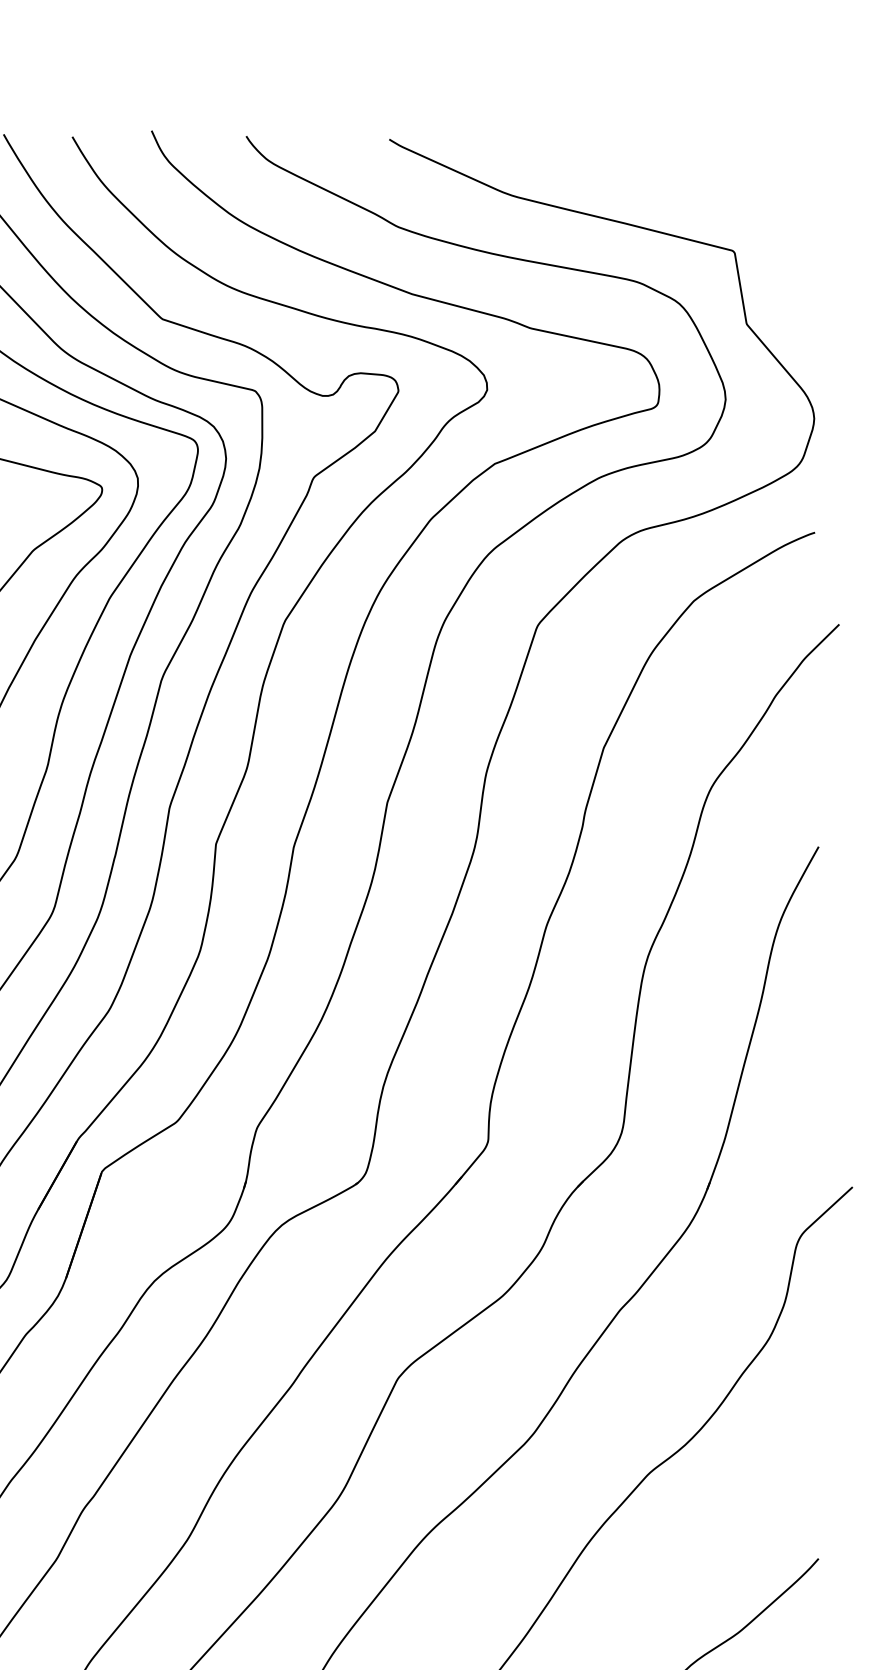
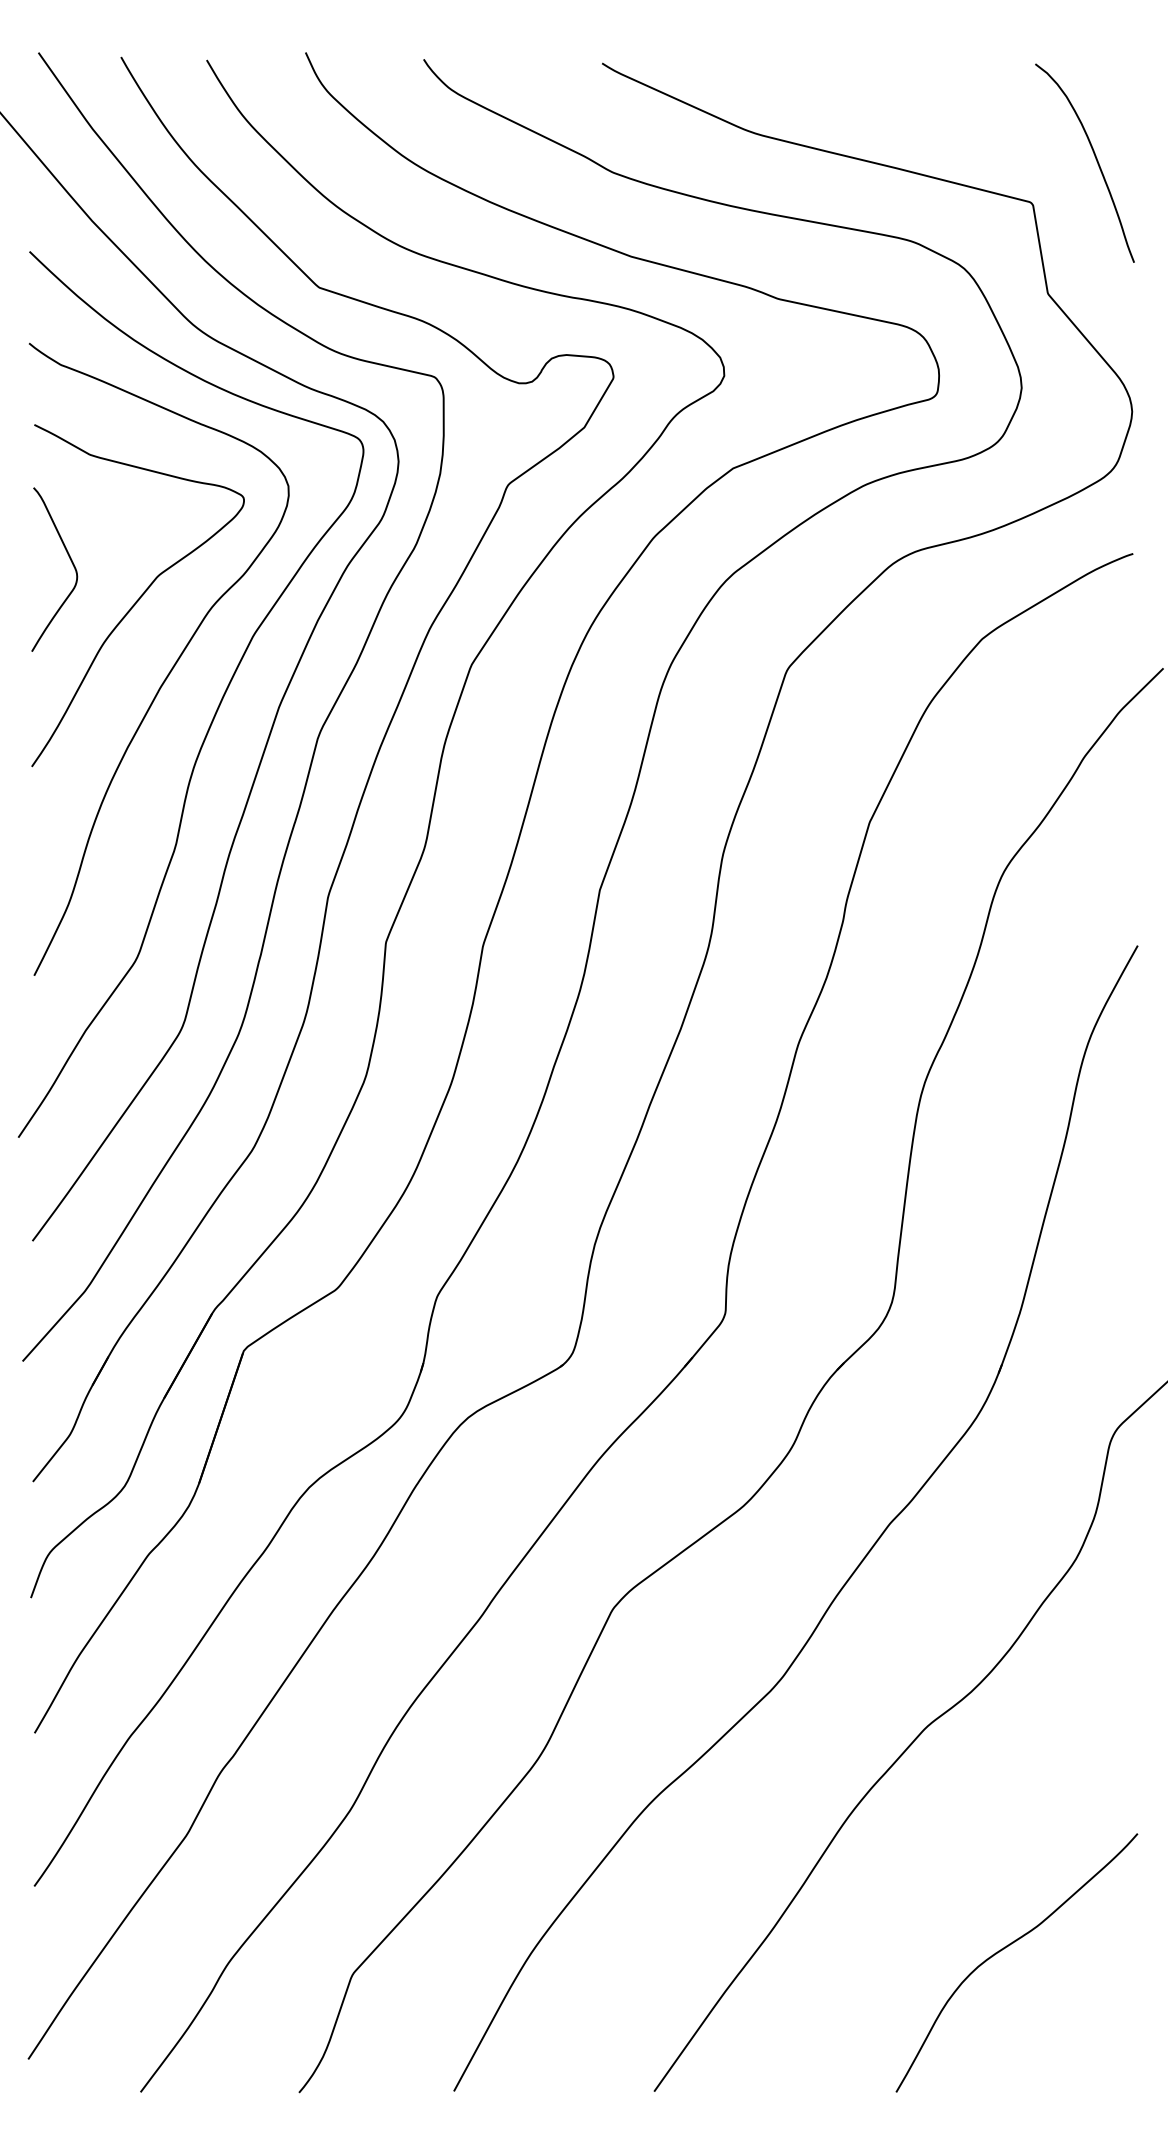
curve: (784, 216) -> (1095, 159), added

